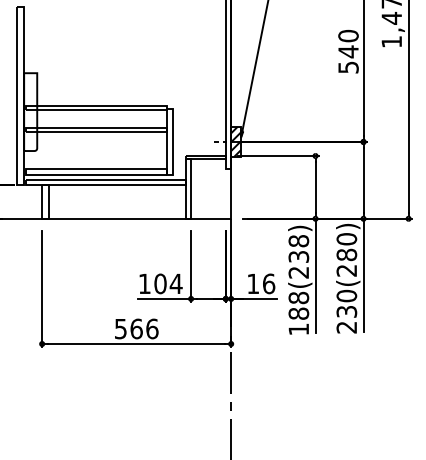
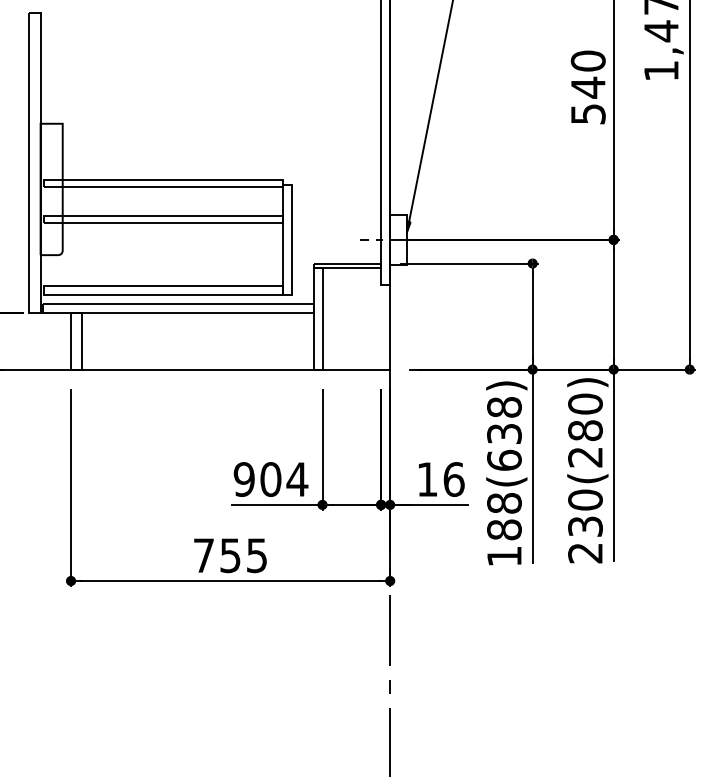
hatch: (236, 141) -> (399, 239), removed
text: (298, 272) -> (503, 460), 188(238) -> 188(638)
text: (144, 283) -> (243, 478), 104 -> 904
text: (136, 328) -> (230, 554), 566 -> 755

